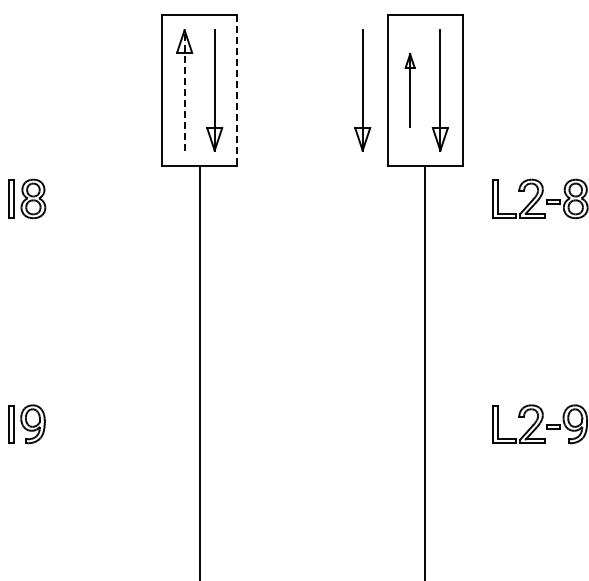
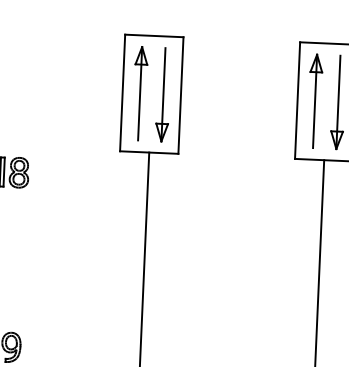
line: (184, 89) -> (140, 93), dashed -> solid
line: (237, 90) -> (181, 95), dashed -> solid
part: (362, 90) -> (278, 99), removed
part: (409, 90) -> (314, 101), size x1.67

